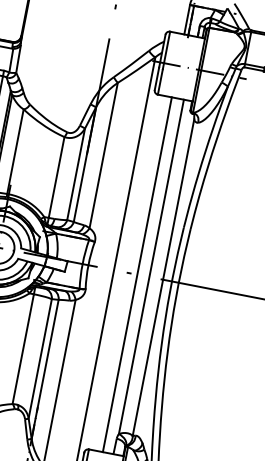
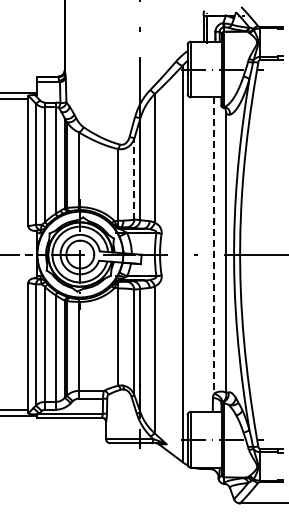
line: (76, 174) -> (134, 179), solid -> dashed
line: (151, 268) -> (214, 246), solid -> dashed
line: (137, 274) -> (203, 254), removed

